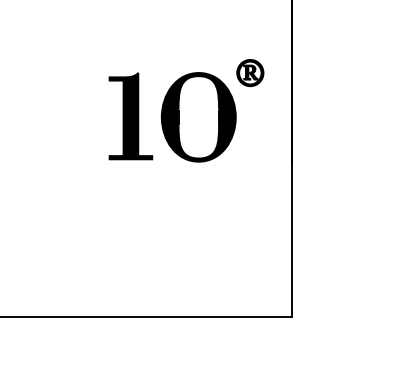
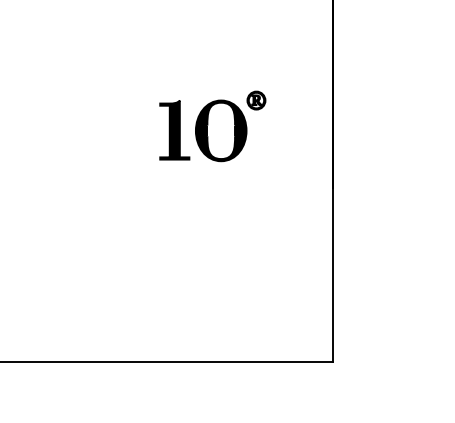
part: (186, 110) -> (212, 126), size x0.6

